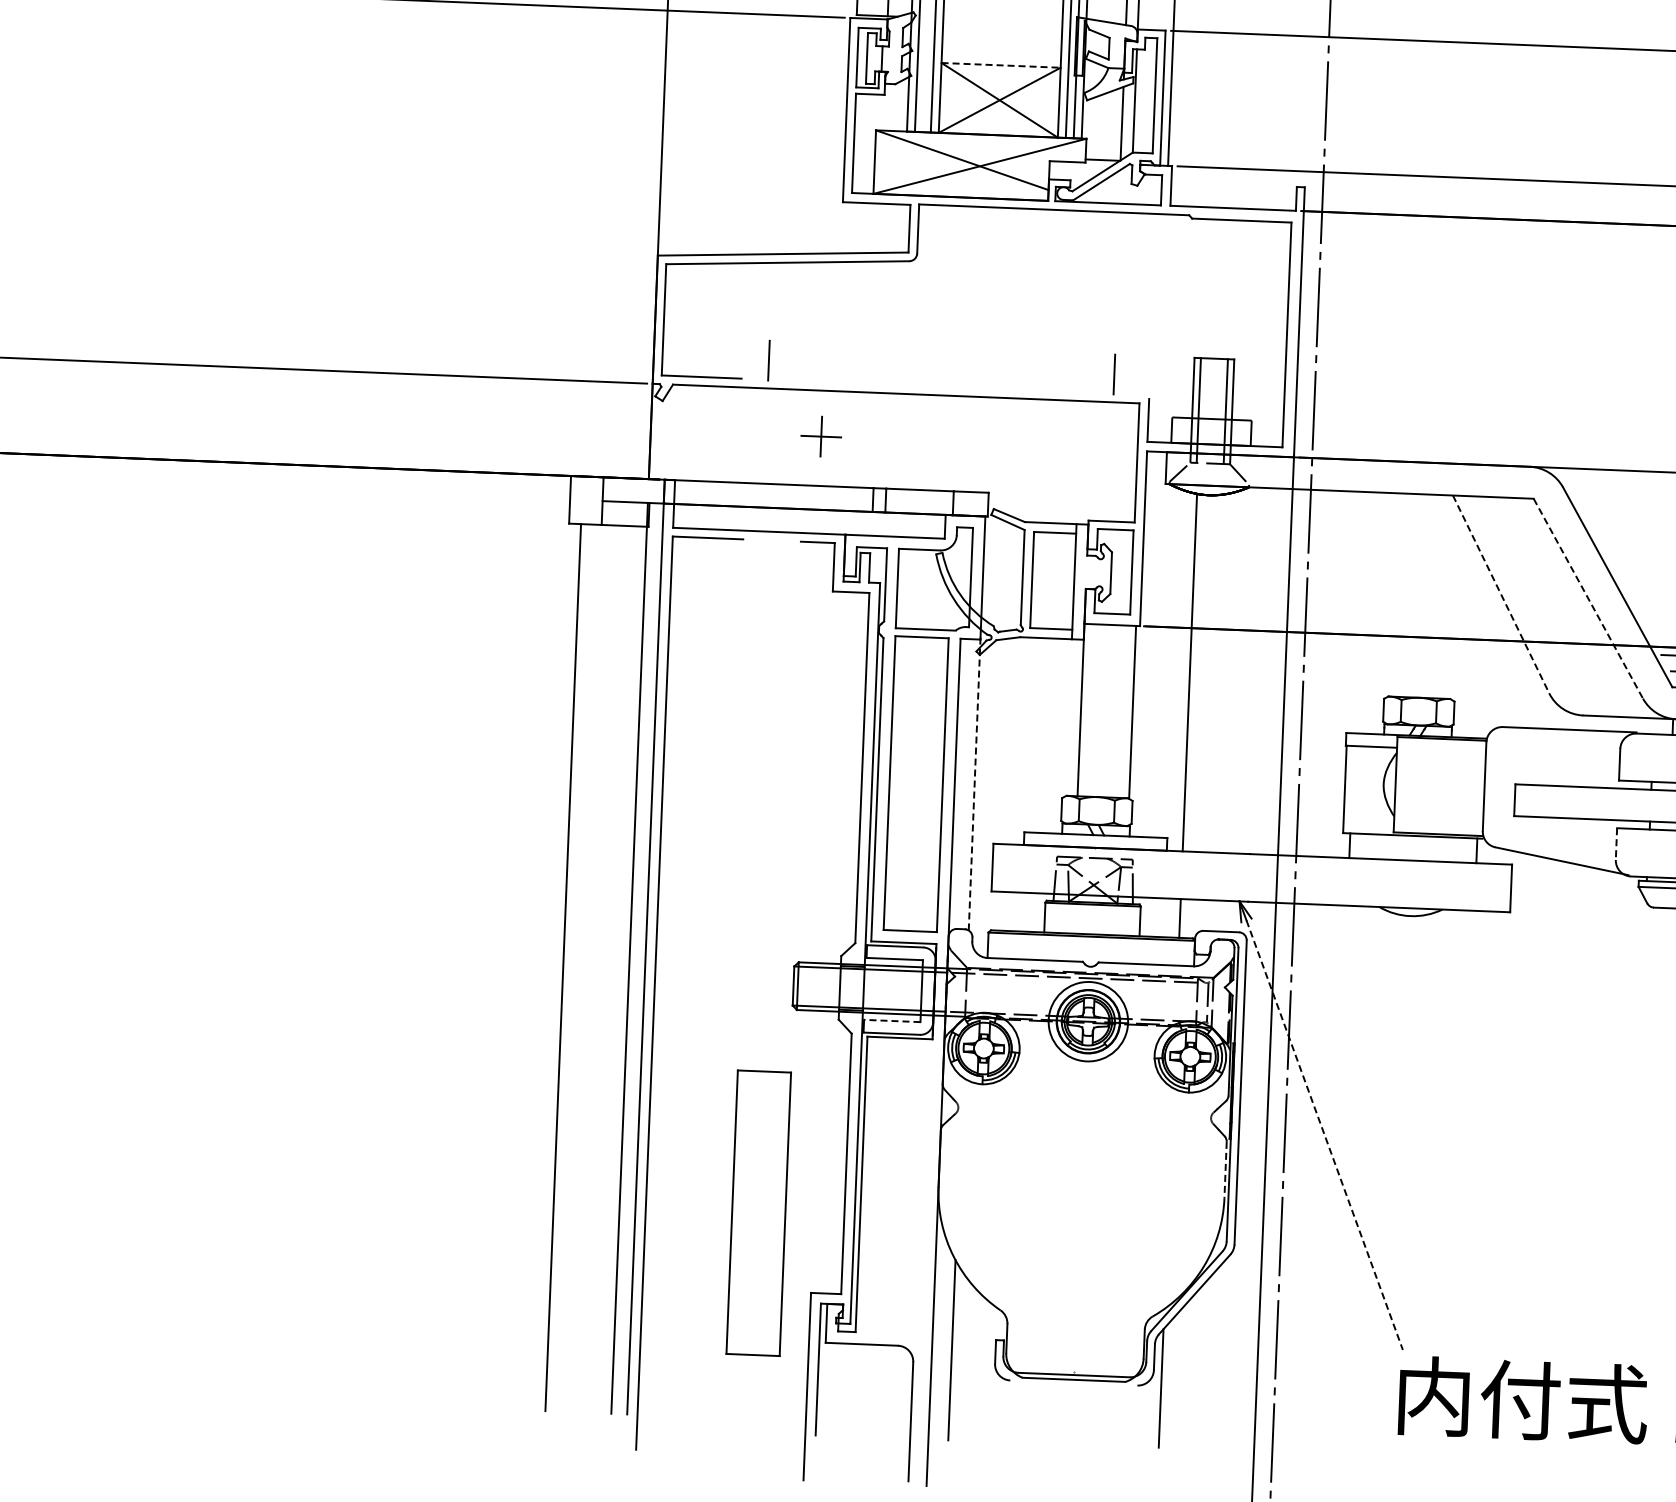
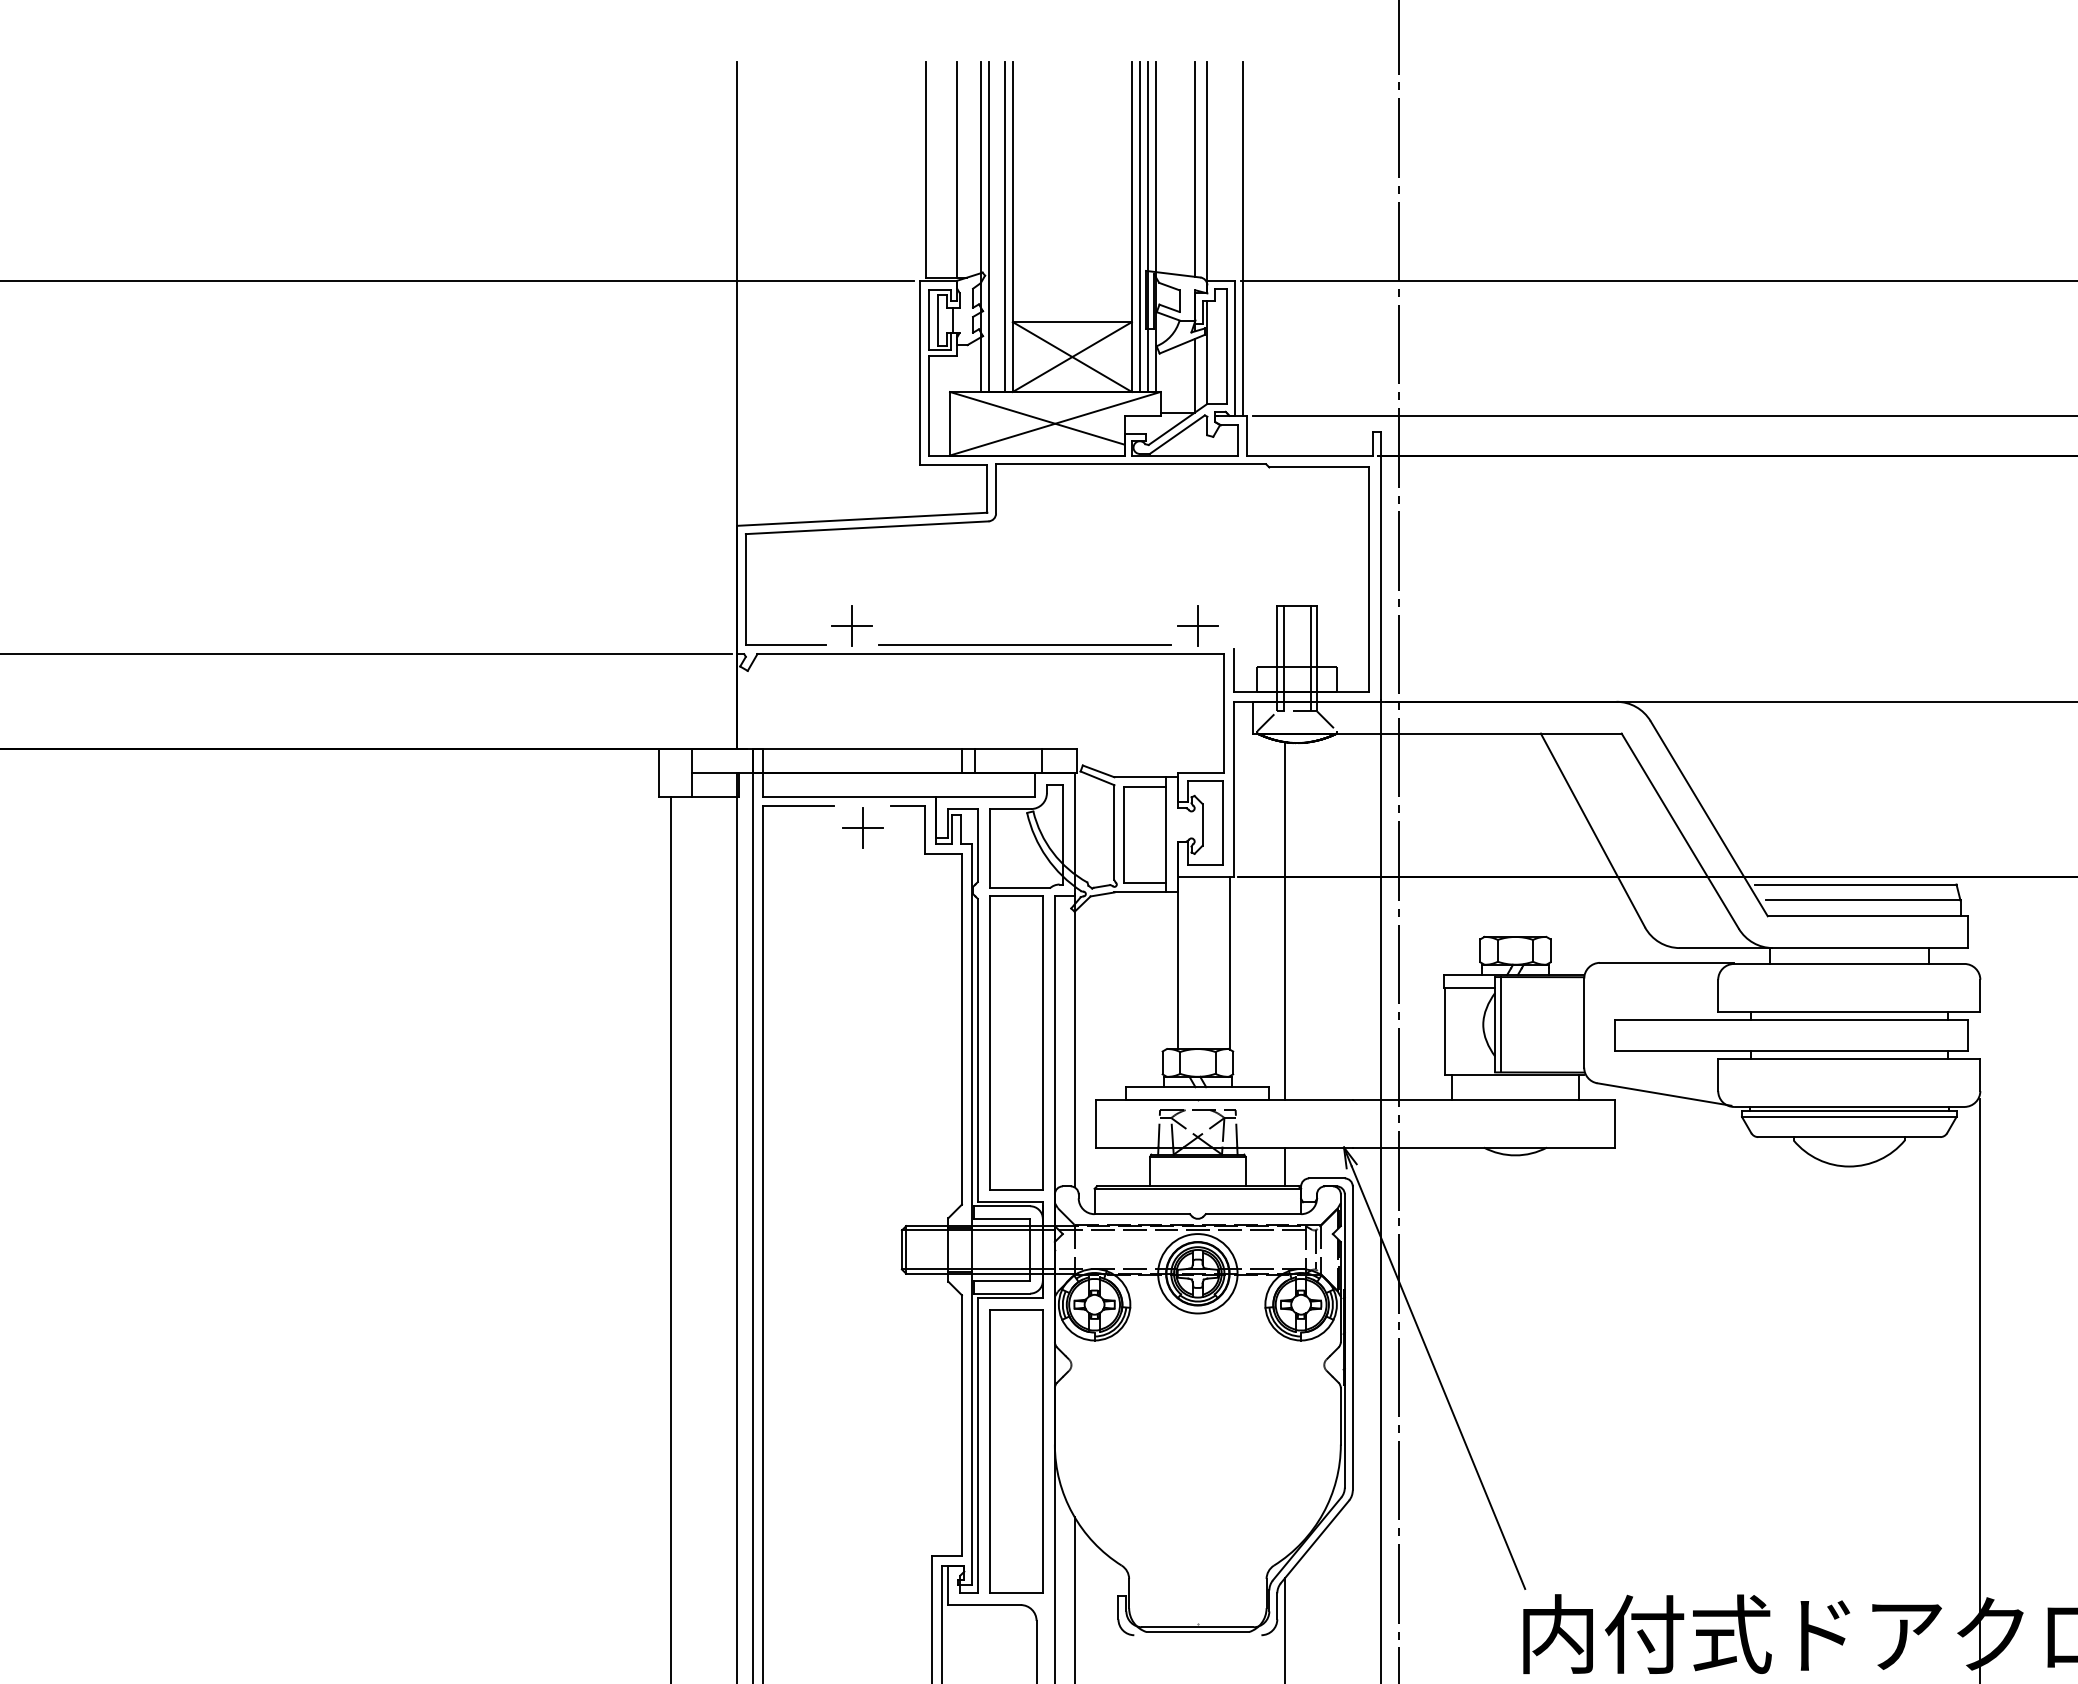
line: (1001, 65) -> (1072, 322), dashed -> solid
line: (769, 360) -> (852, 626), added
line: (1113, 374) -> (1197, 626), added
line: (940, 385) -> (1024, 644), added
part: (821, 436) -> (862, 827), moved
line: (1500, 594) -> (1592, 830), dashed -> solid
line: (1588, 598) -> (1680, 831), dashed -> solid
line: (974, 783) -> (1074, 1040), dashed -> solid
line: (1401, 784) -> (1501, 1024), added
line: (1616, 844) -> (1718, 1075), dashed -> solid
line: (891, 1020) -> (1001, 1280), dashed -> solid
line: (1324, 1136) -> (1438, 1378), dashed -> solid
line: (1225, 1170) -> (1340, 1416), dashed -> solid
part: (758, 1213) -> (1016, 1451), moved

